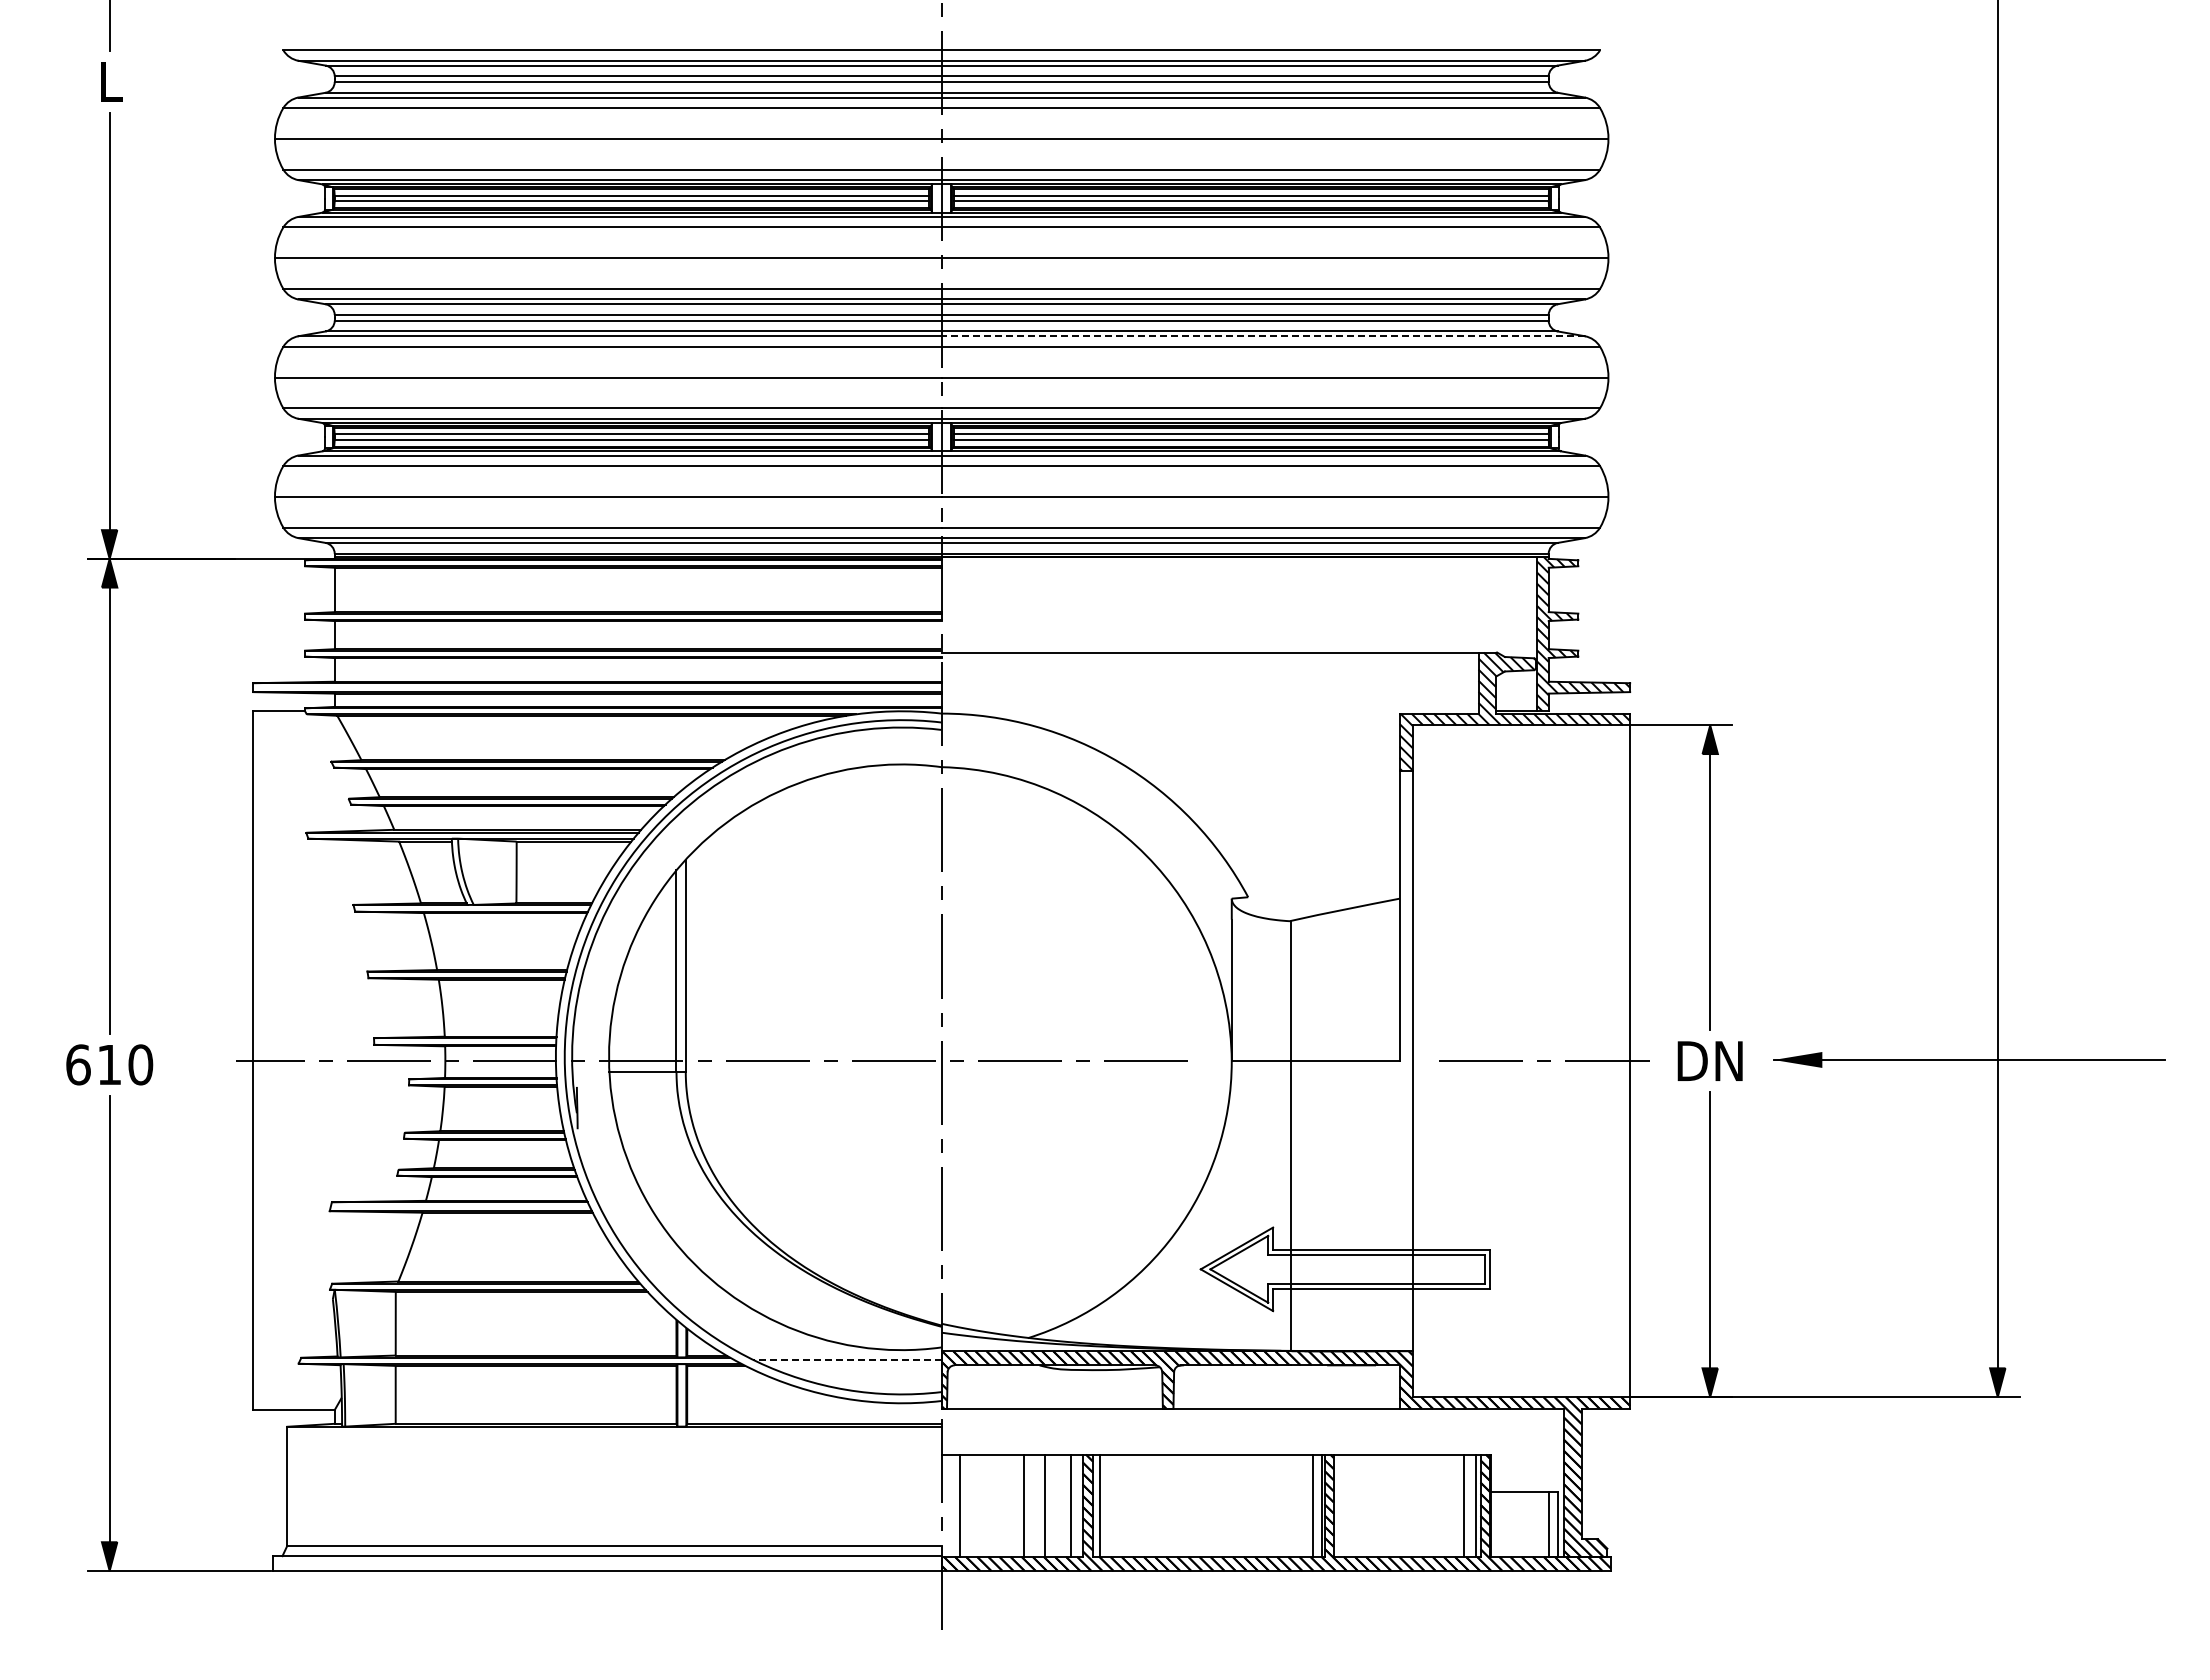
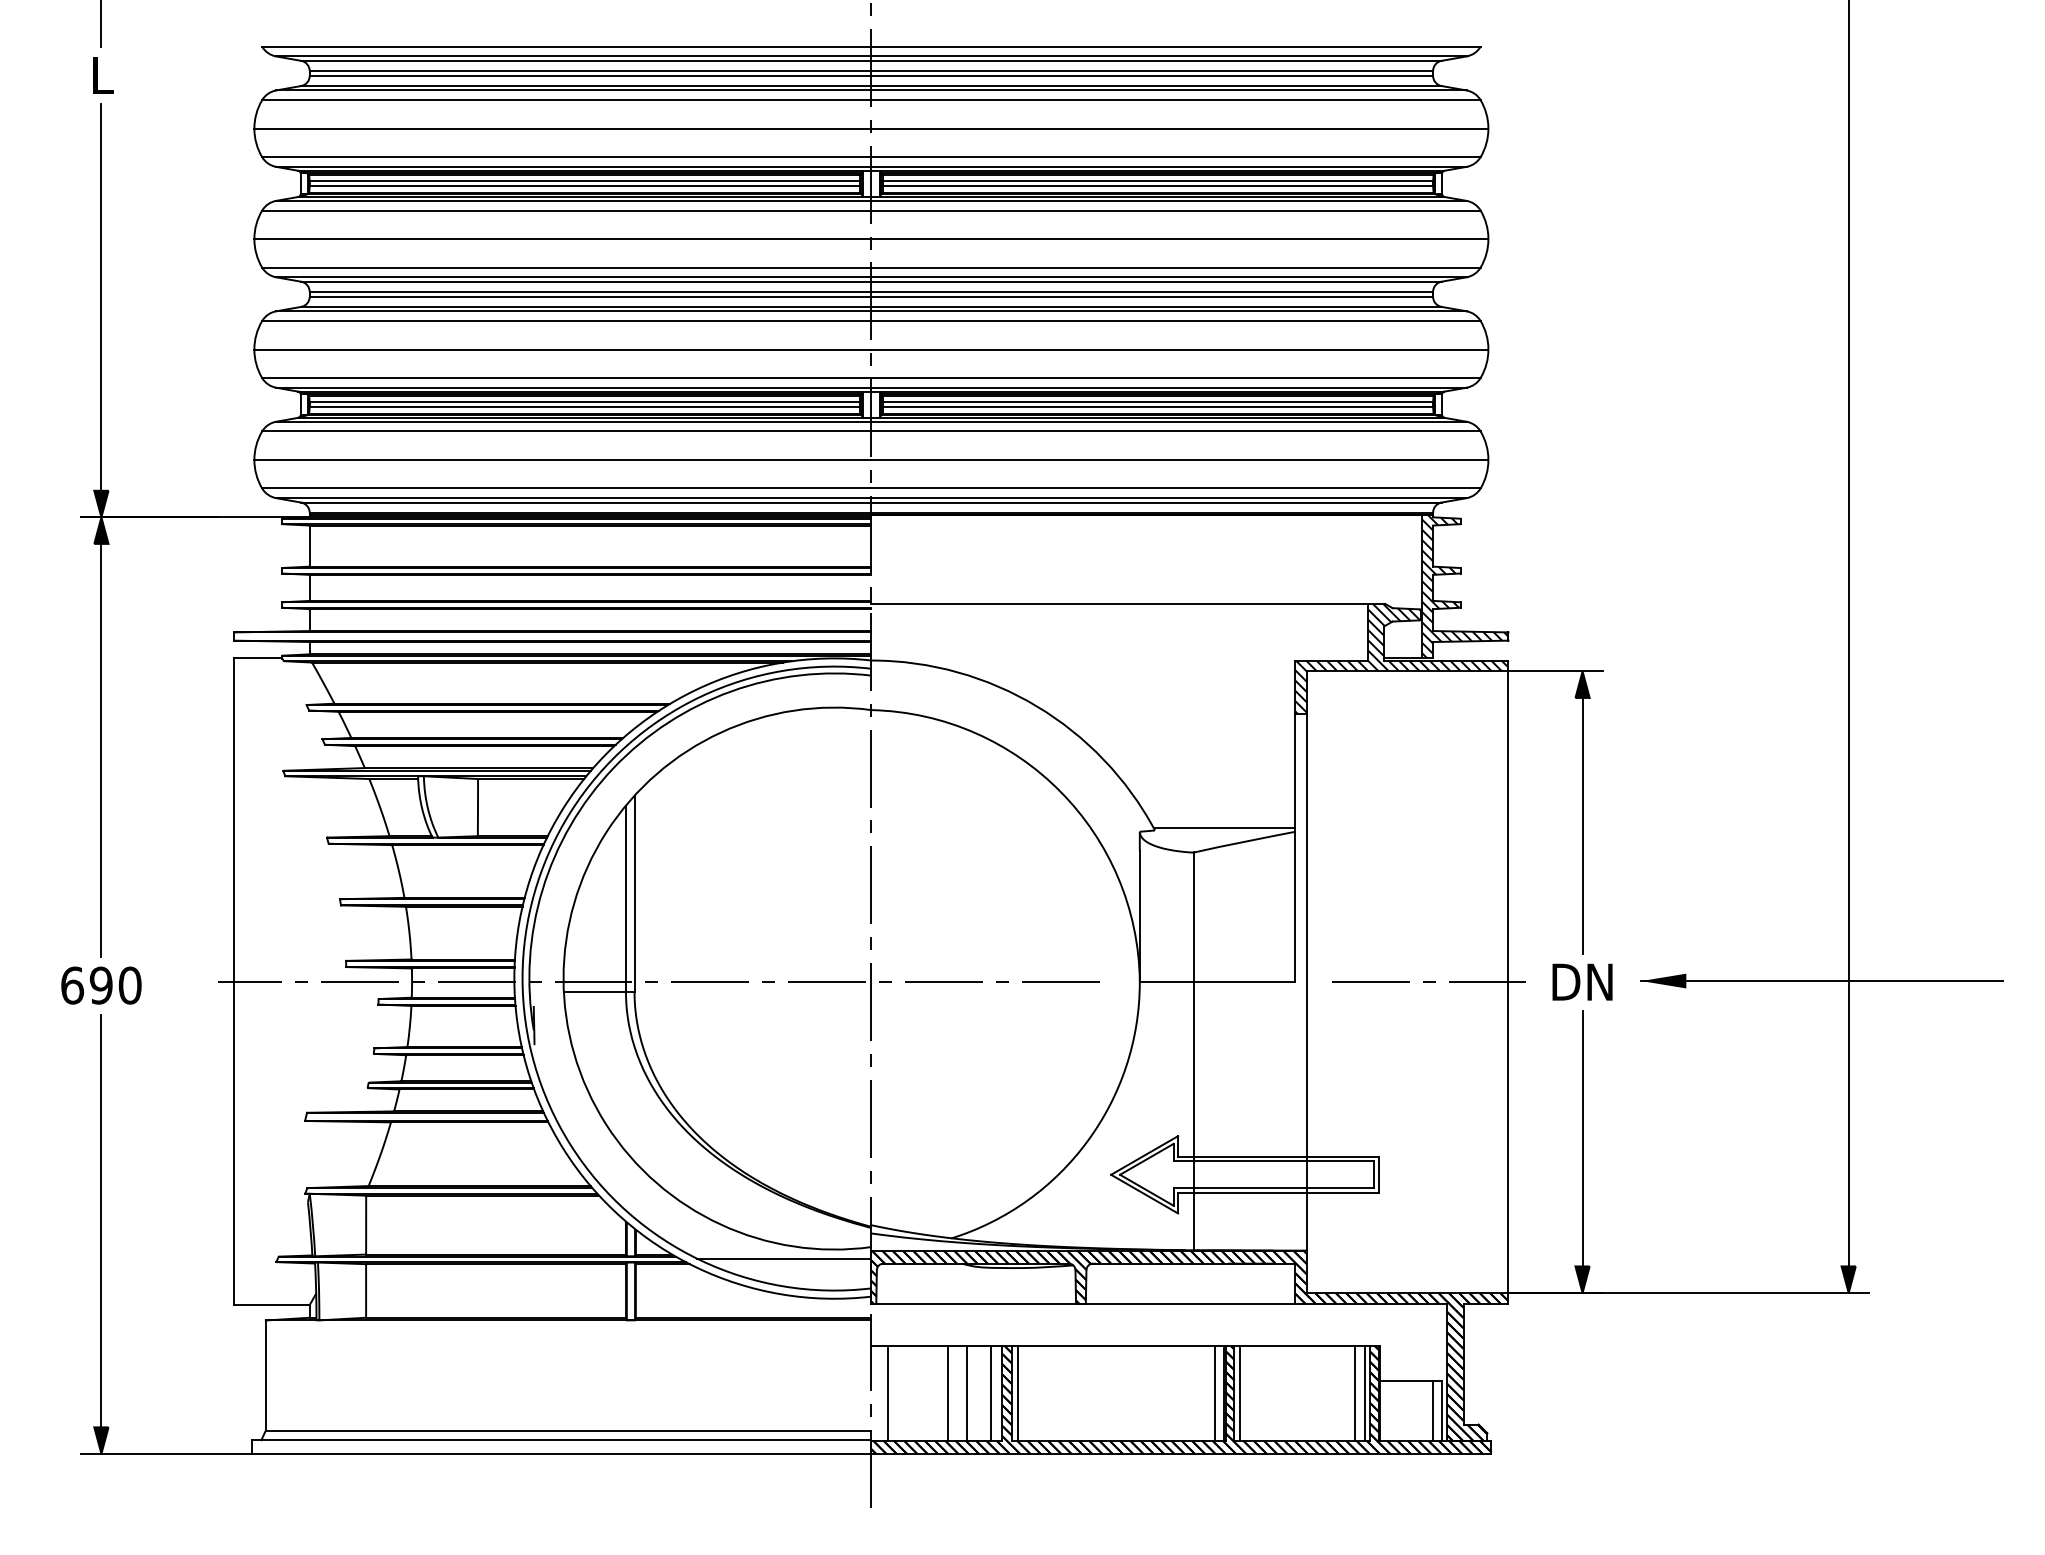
line: (1263, 336) -> (1169, 311), dashed -> solid
line: (1322, 894) -> (1223, 827), added
text: (109, 1064) -> (101, 985), 610 -> 690
line: (847, 1359) -> (784, 1258), dashed -> solid
line: (1339, 1505) -> (1239, 1393), added

